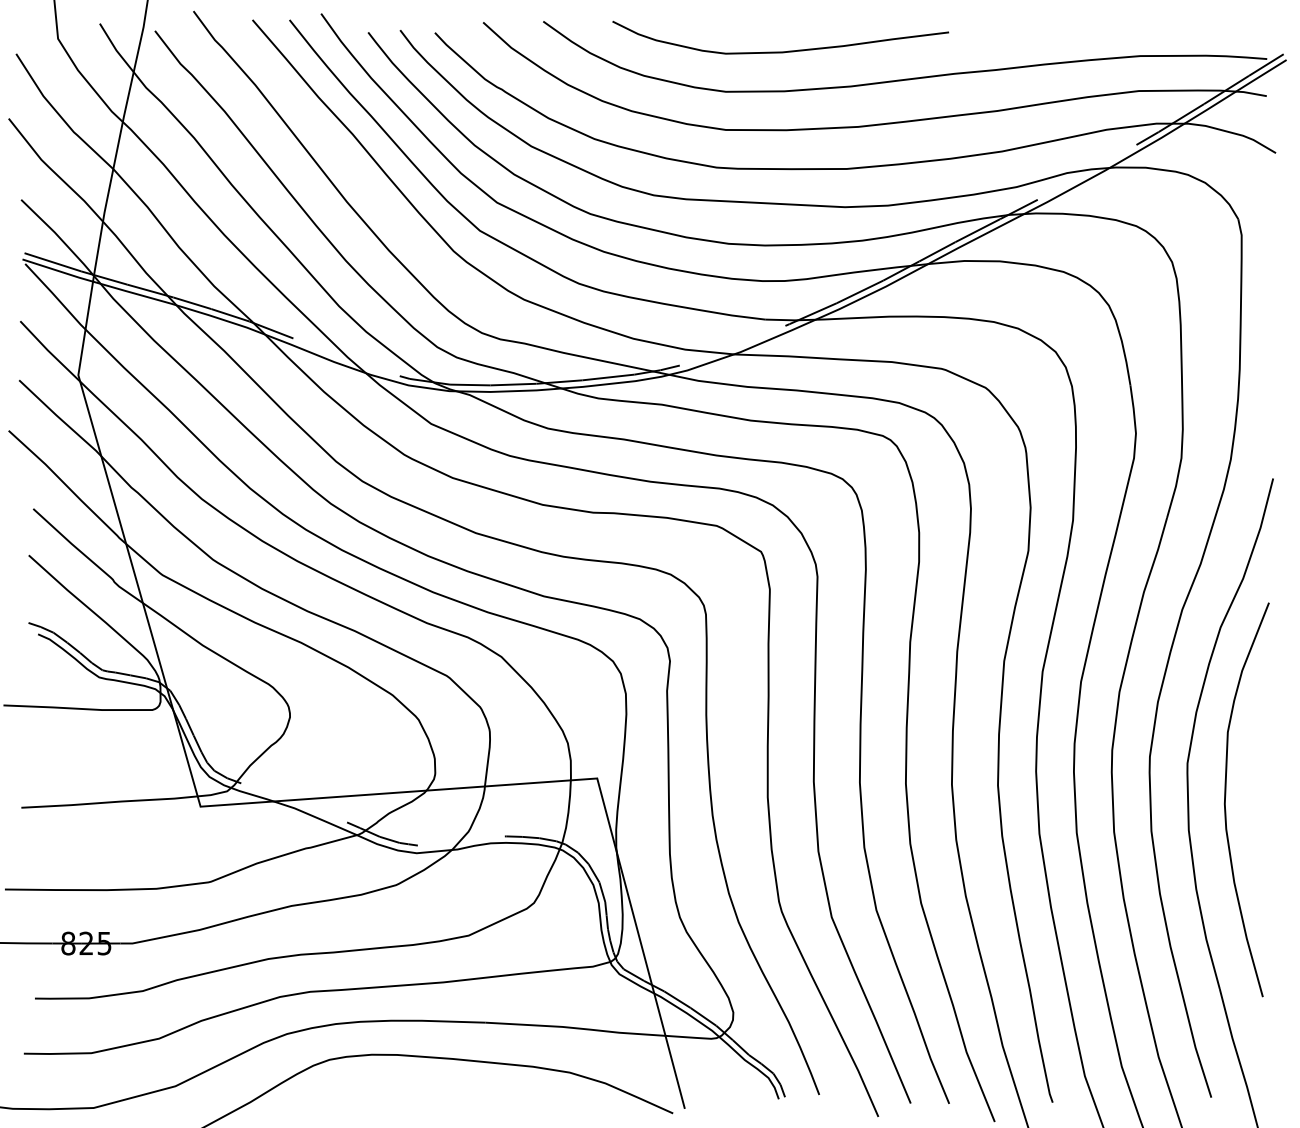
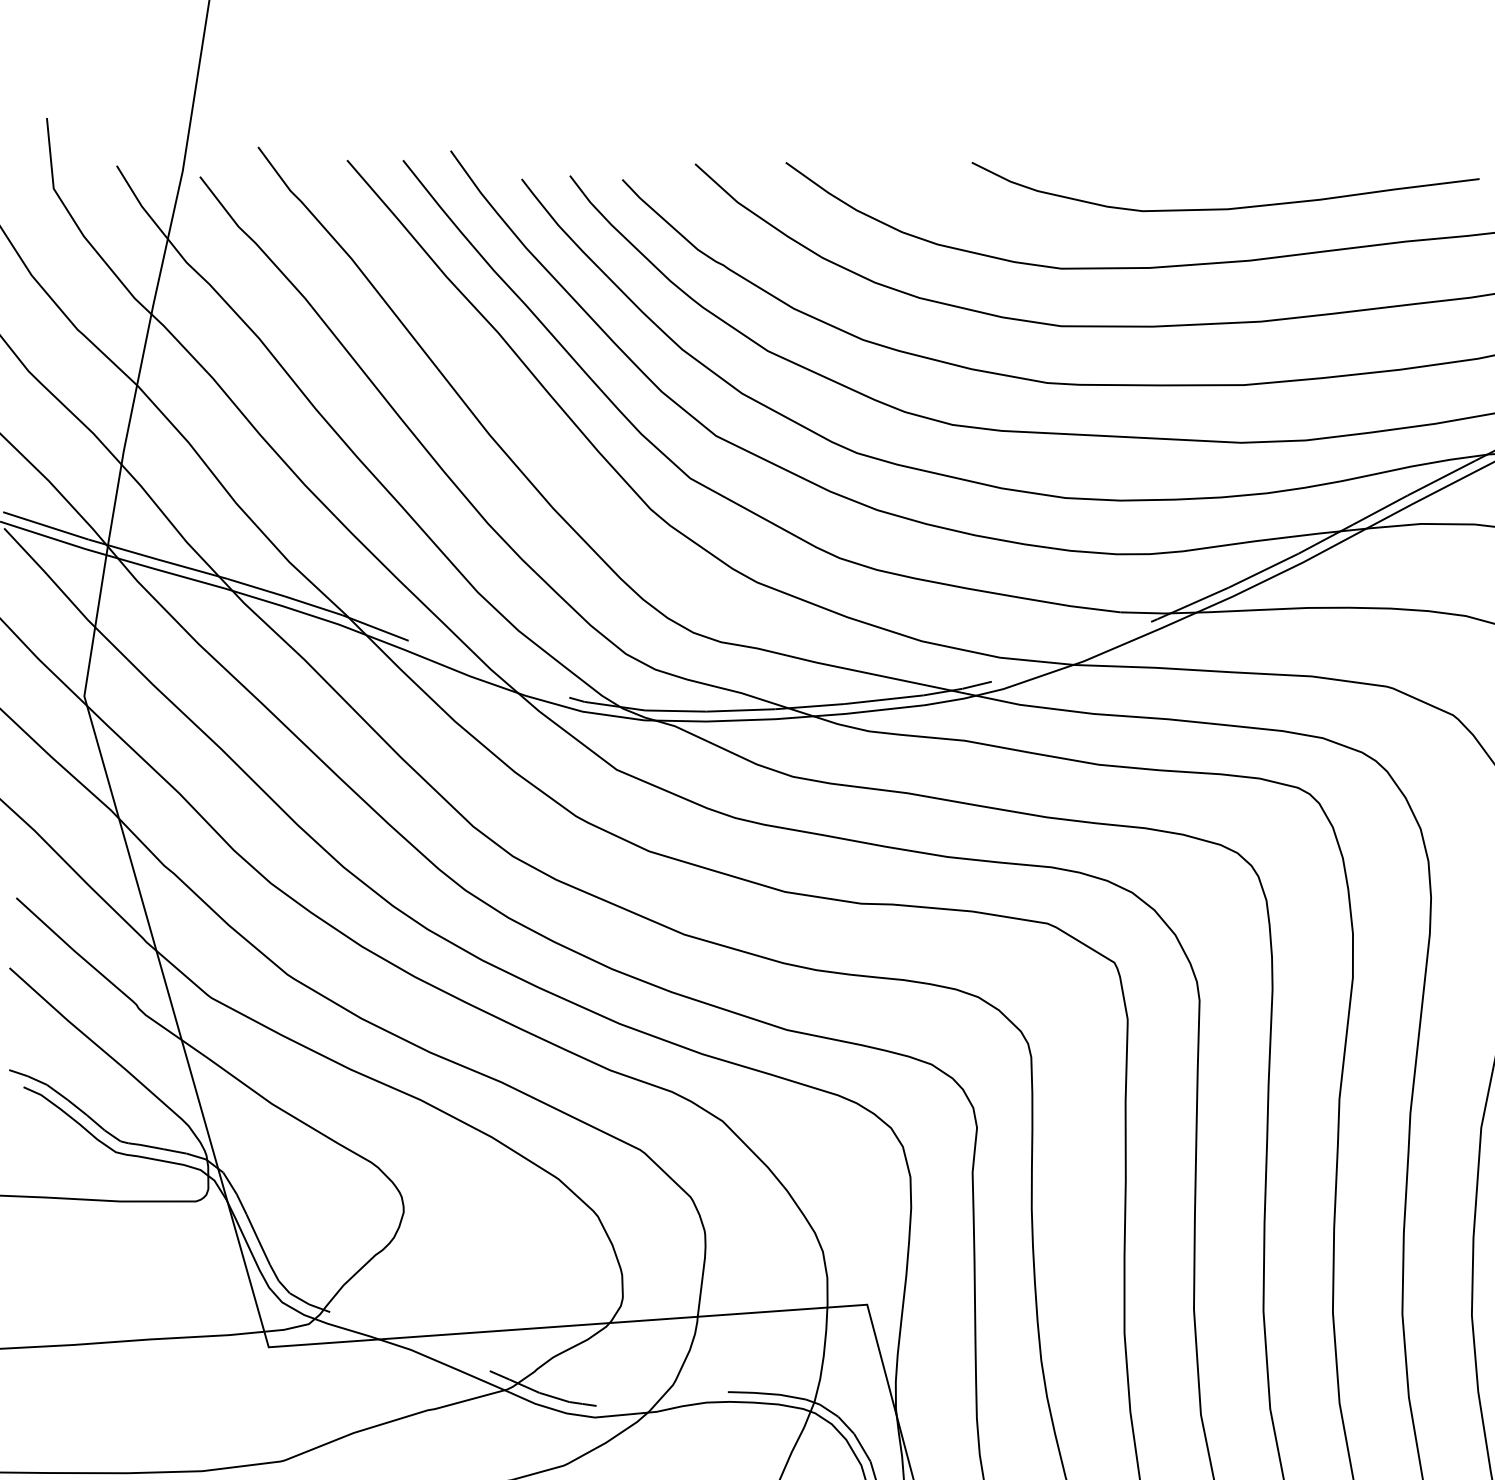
curve: (780, 51) -> (1225, 207), moved

